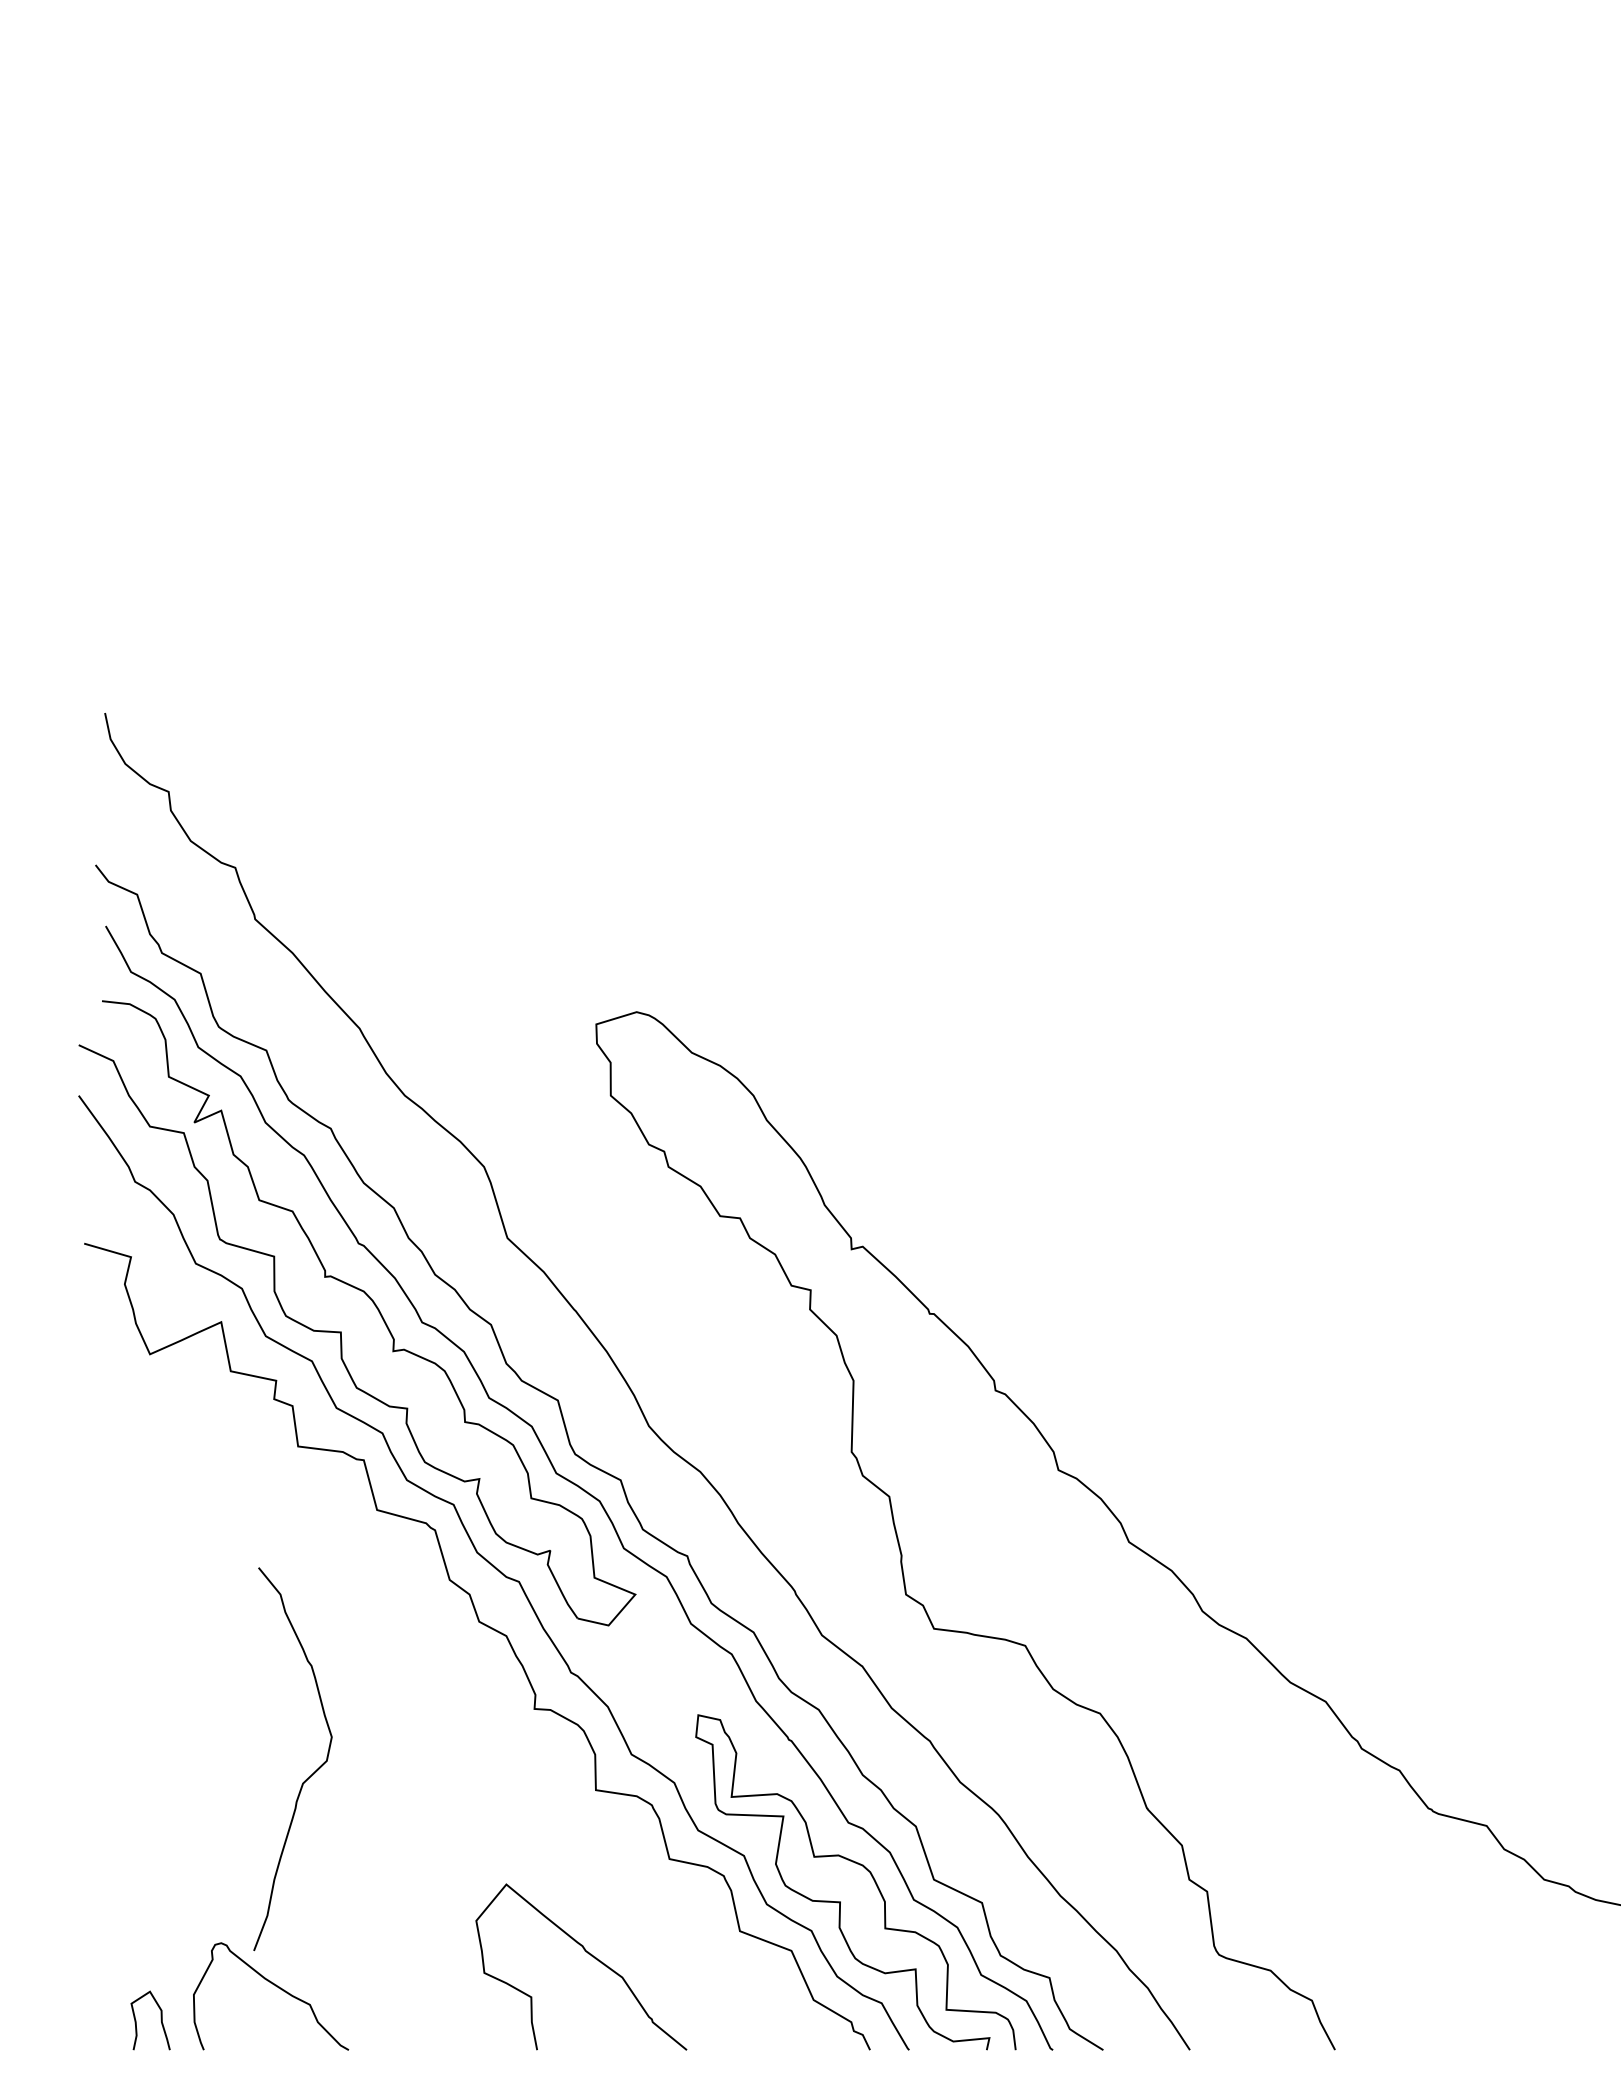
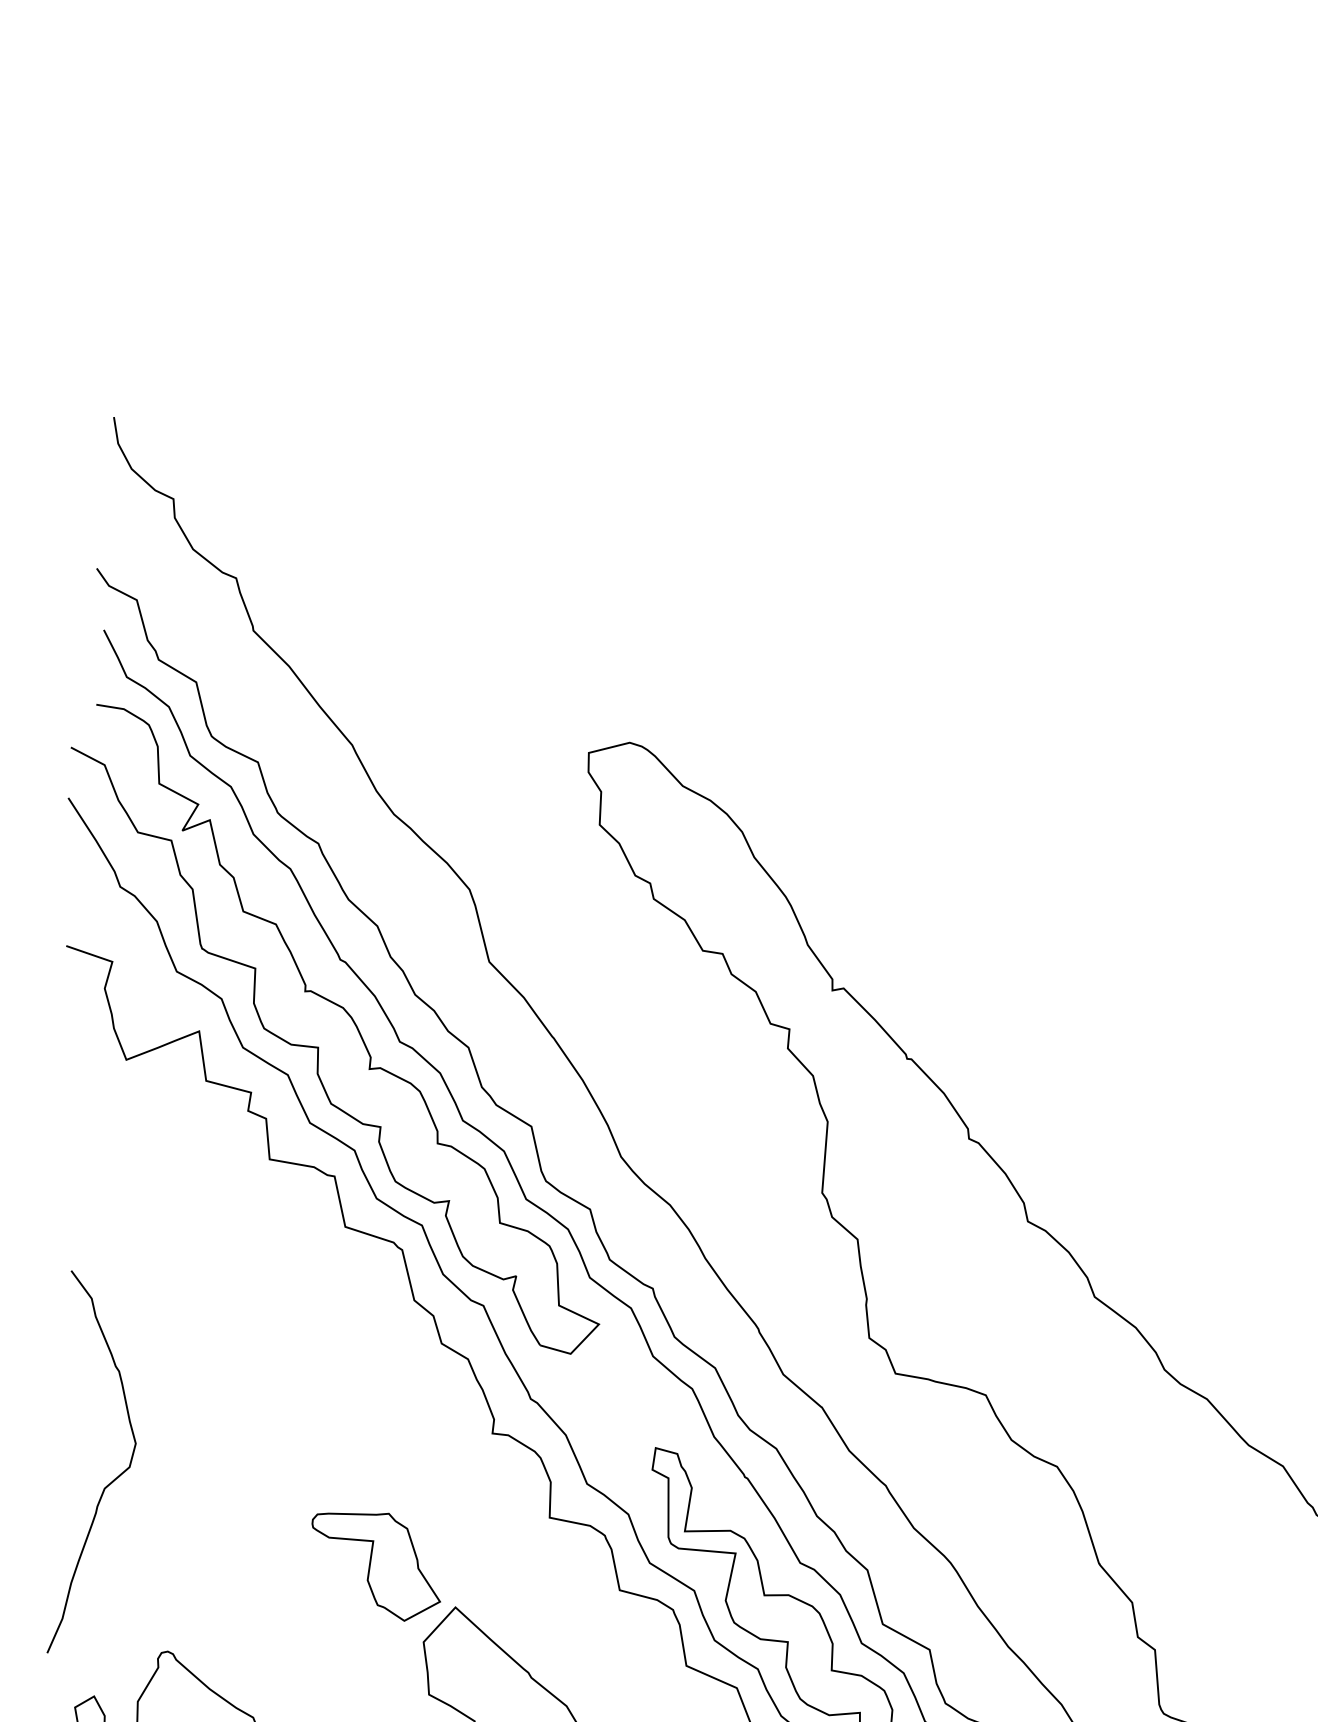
curve: (306, 1778) -> (108, 1483), moved
part: (424, 1847) -> (375, 1566), added

